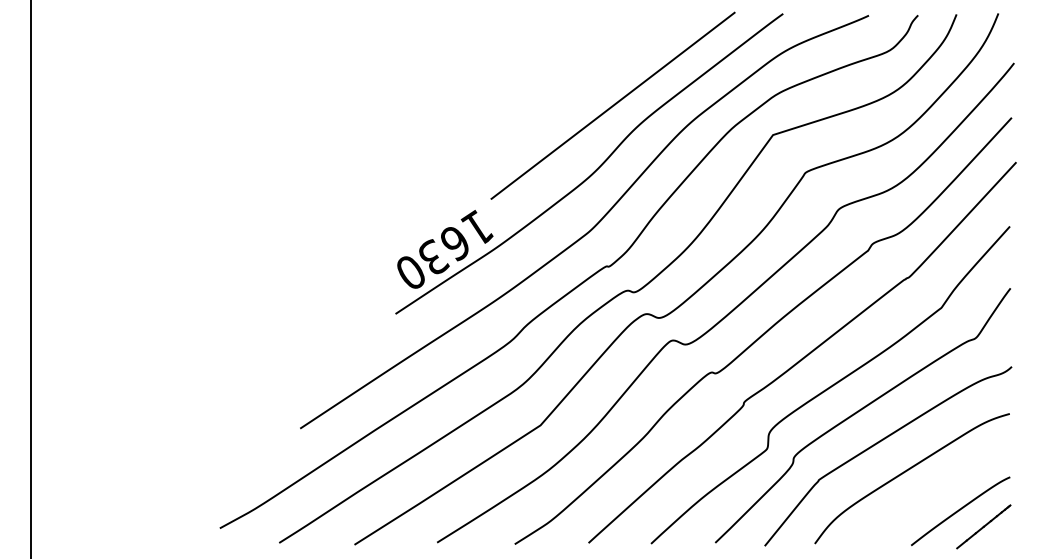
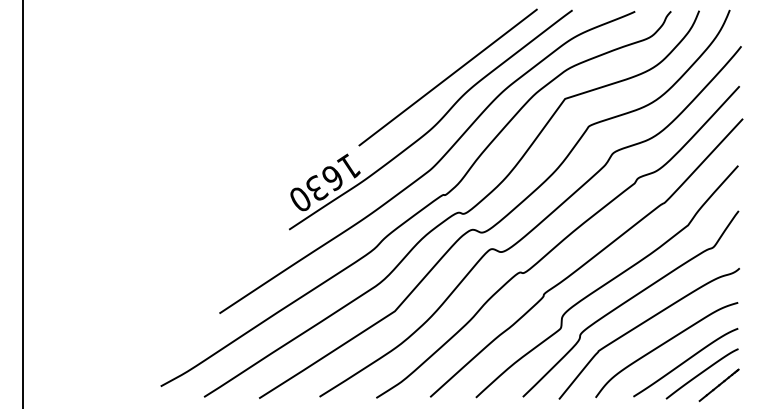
curve: (937, 495) -> (685, 362), added

